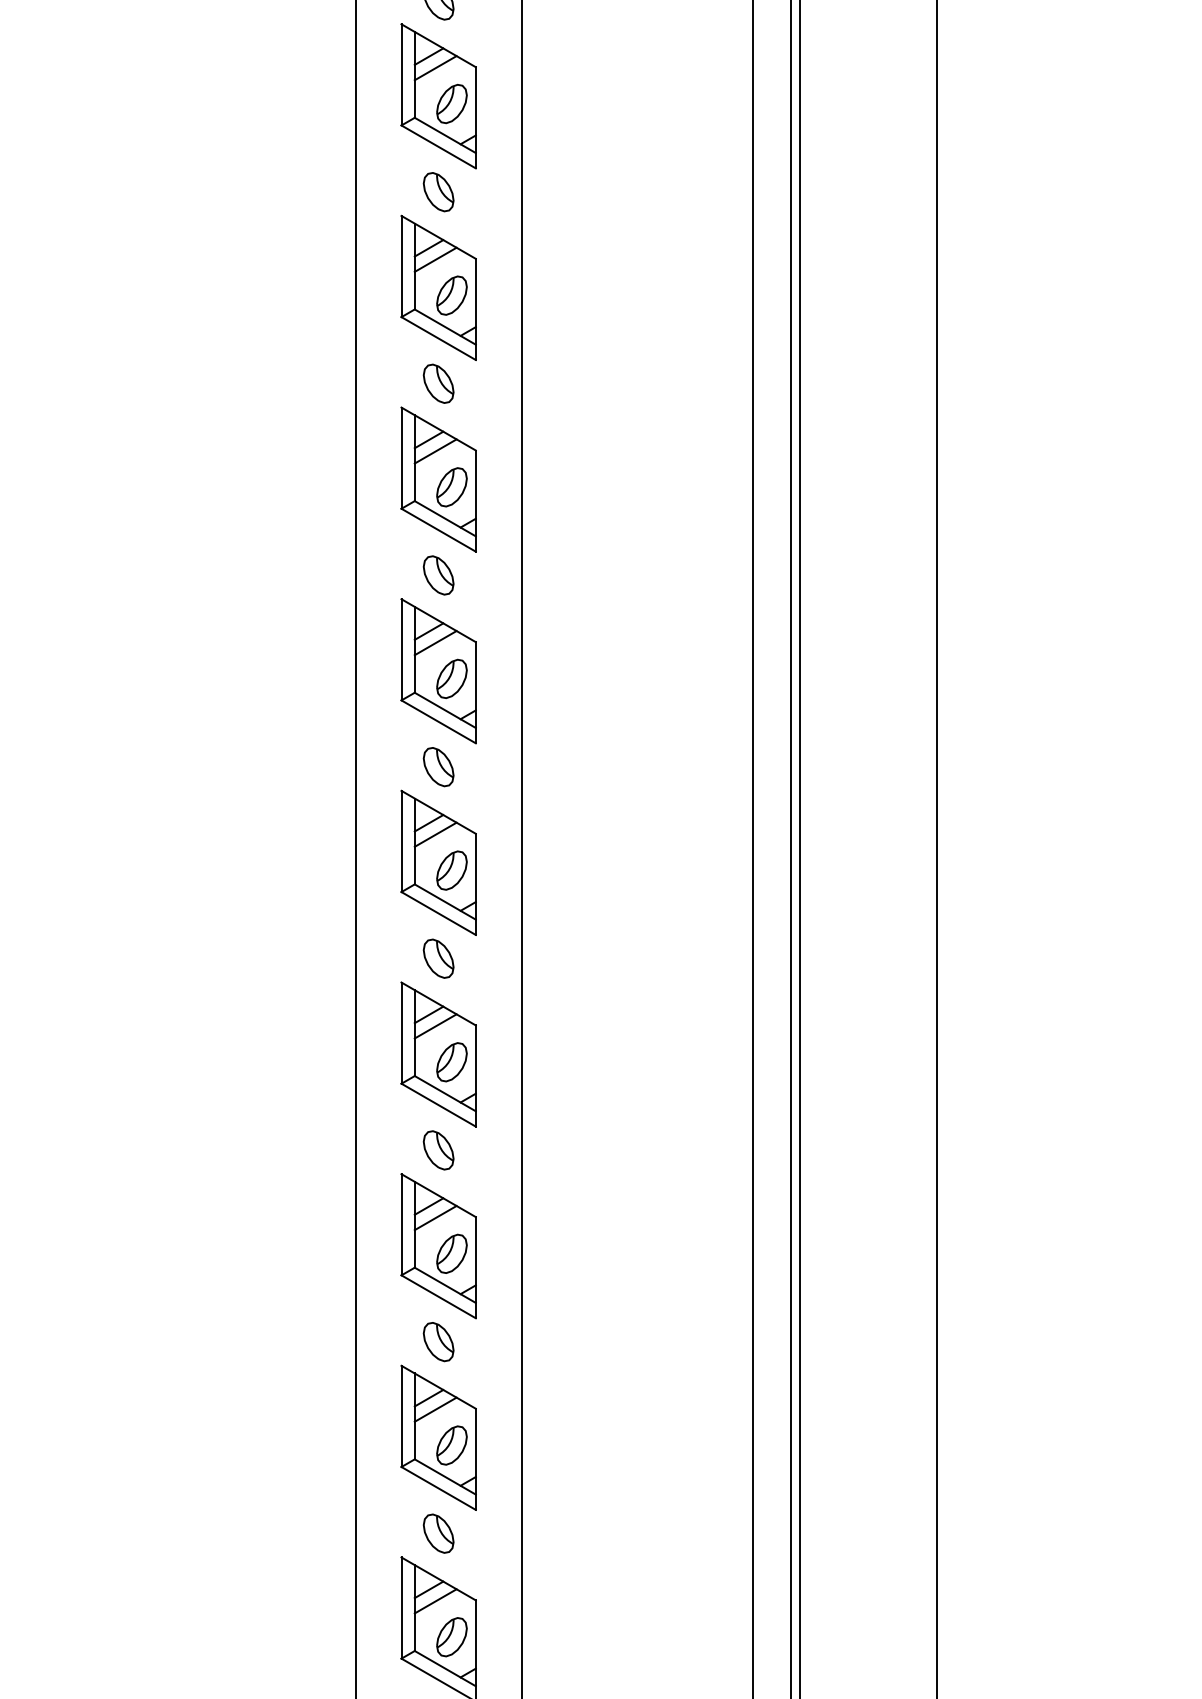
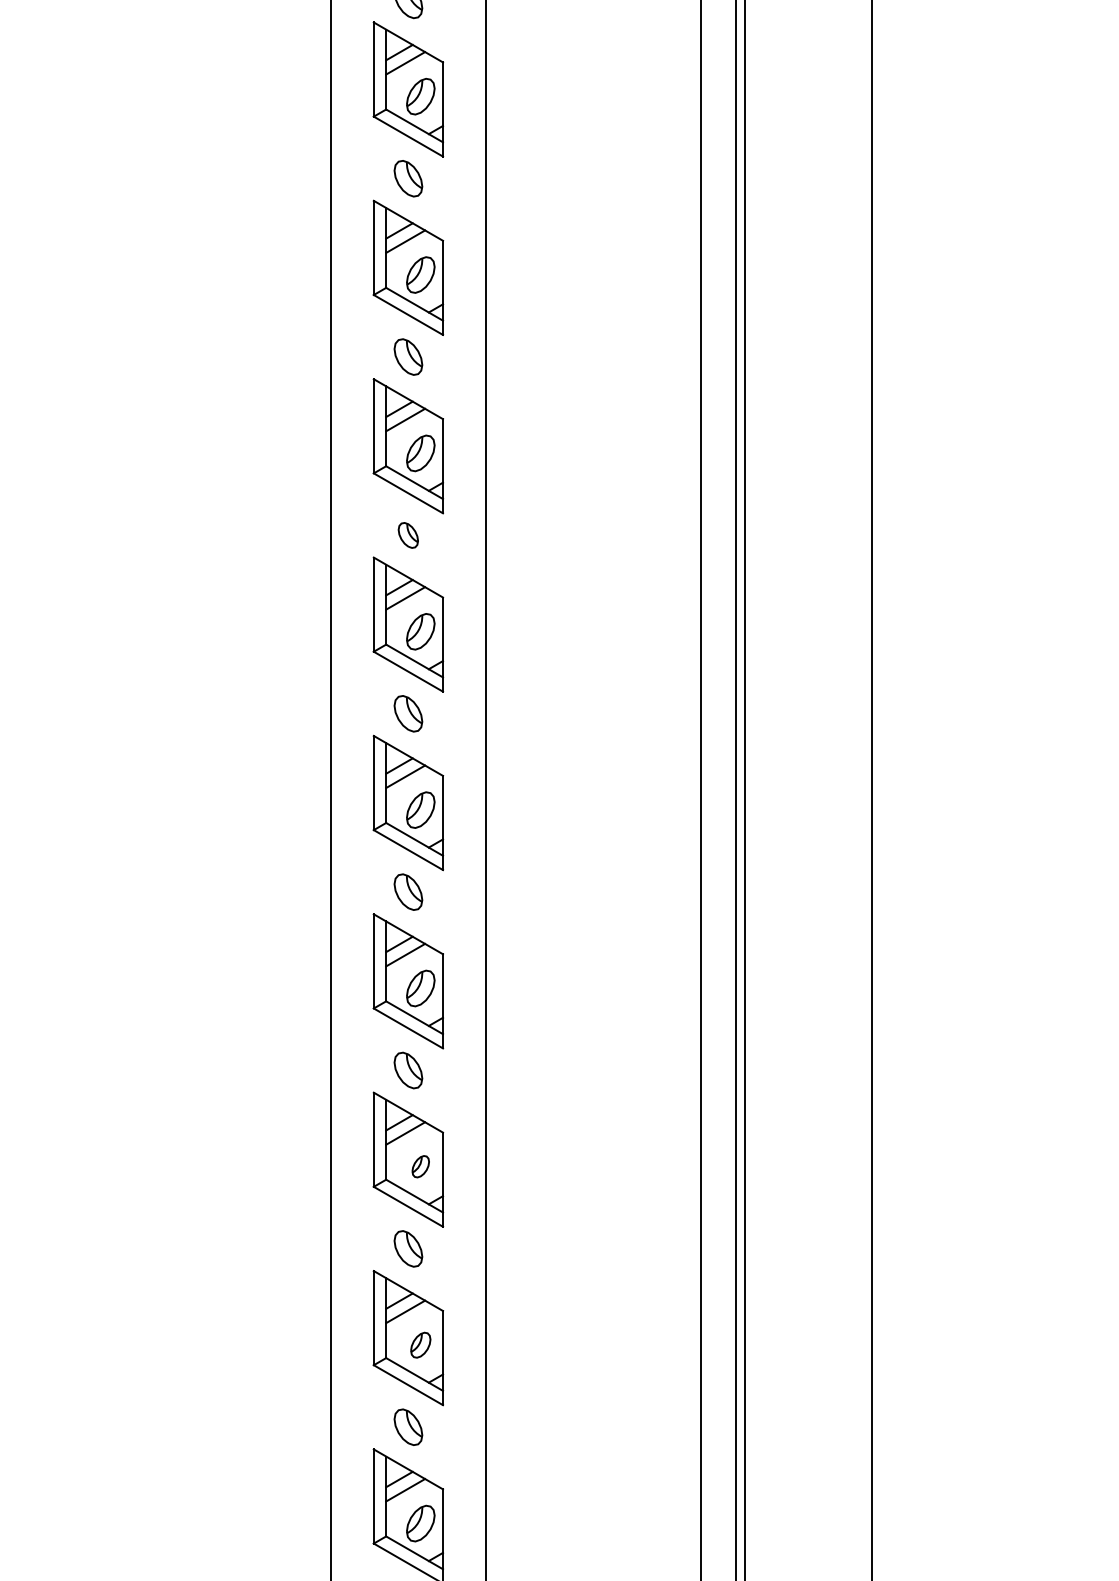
part: (438, 575) -> (408, 535), size x0.7
part: (451, 1253) -> (420, 1166), size x0.6
part: (451, 1445) -> (420, 1345), size x0.7

